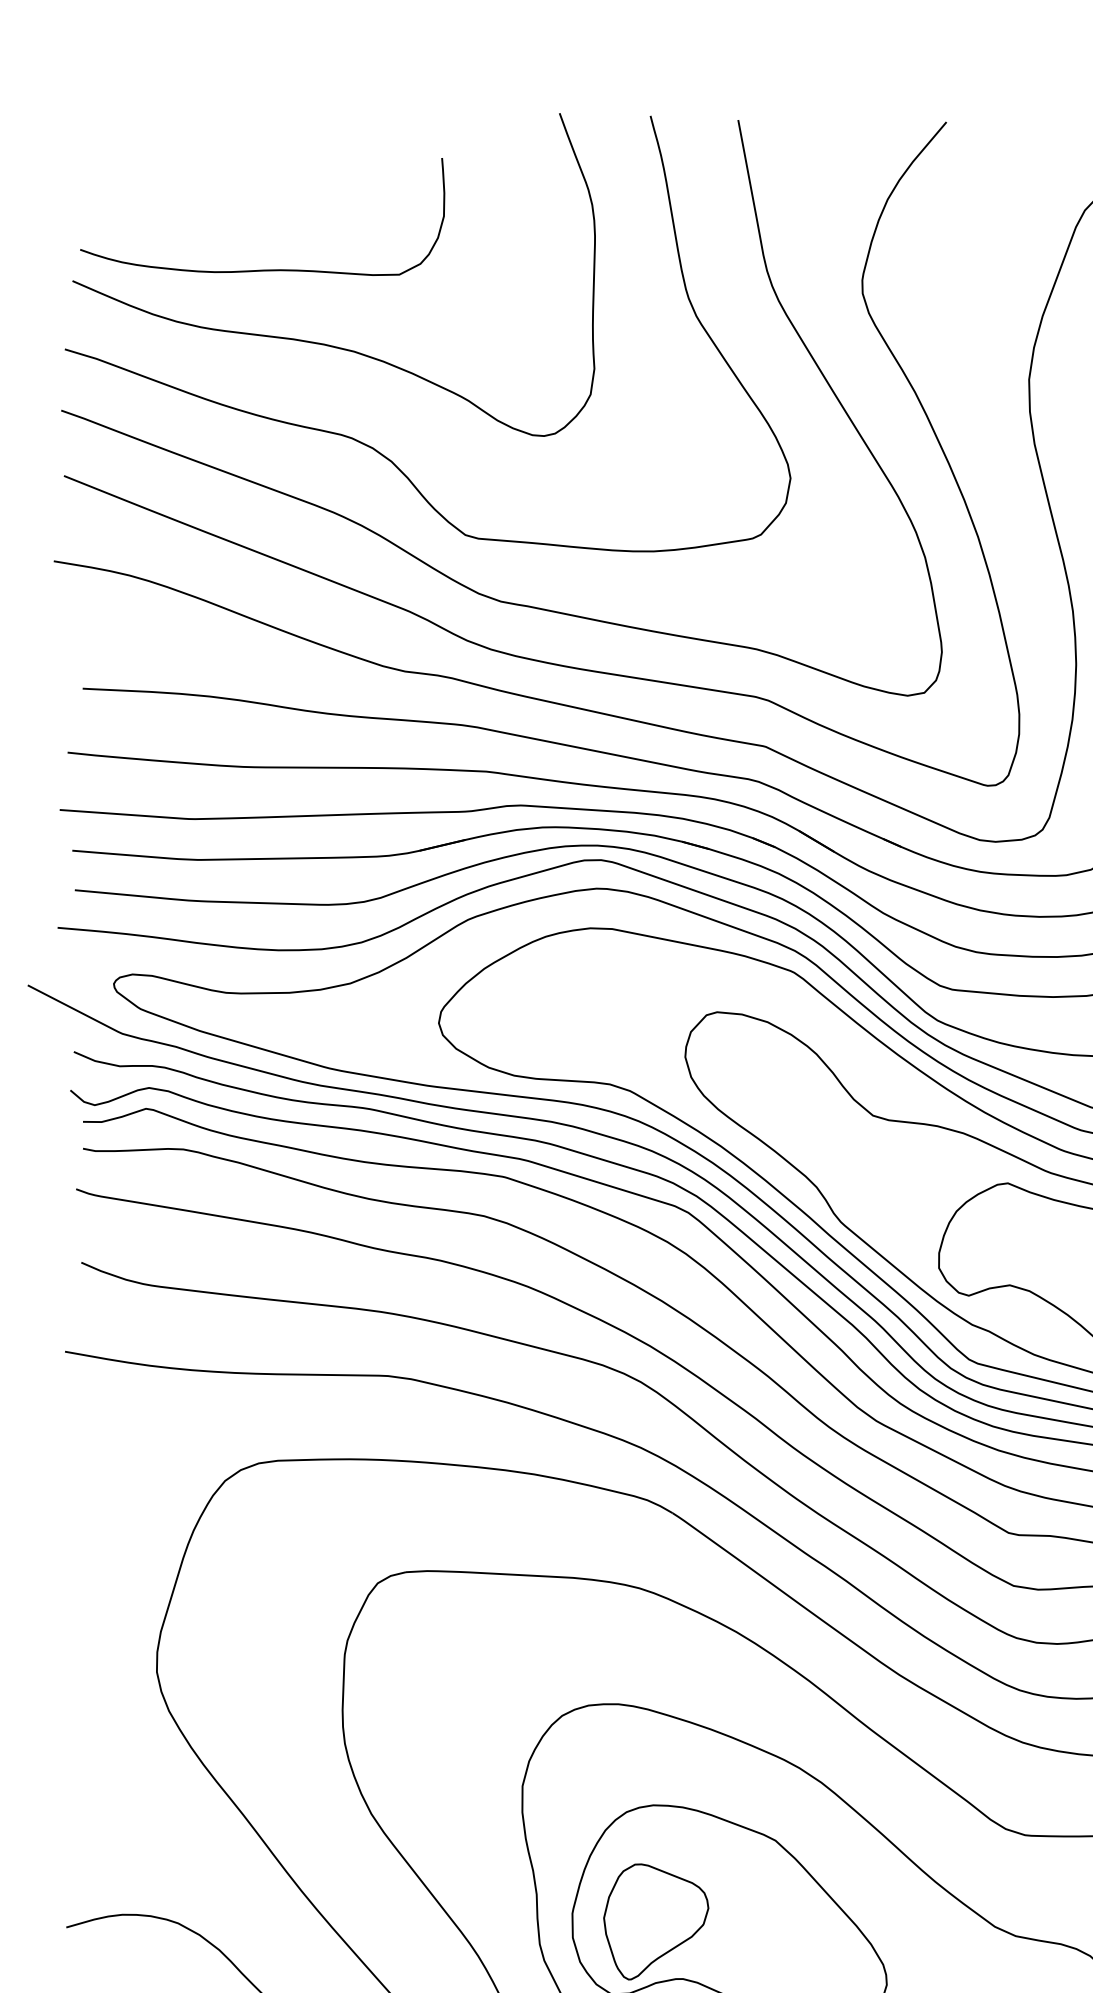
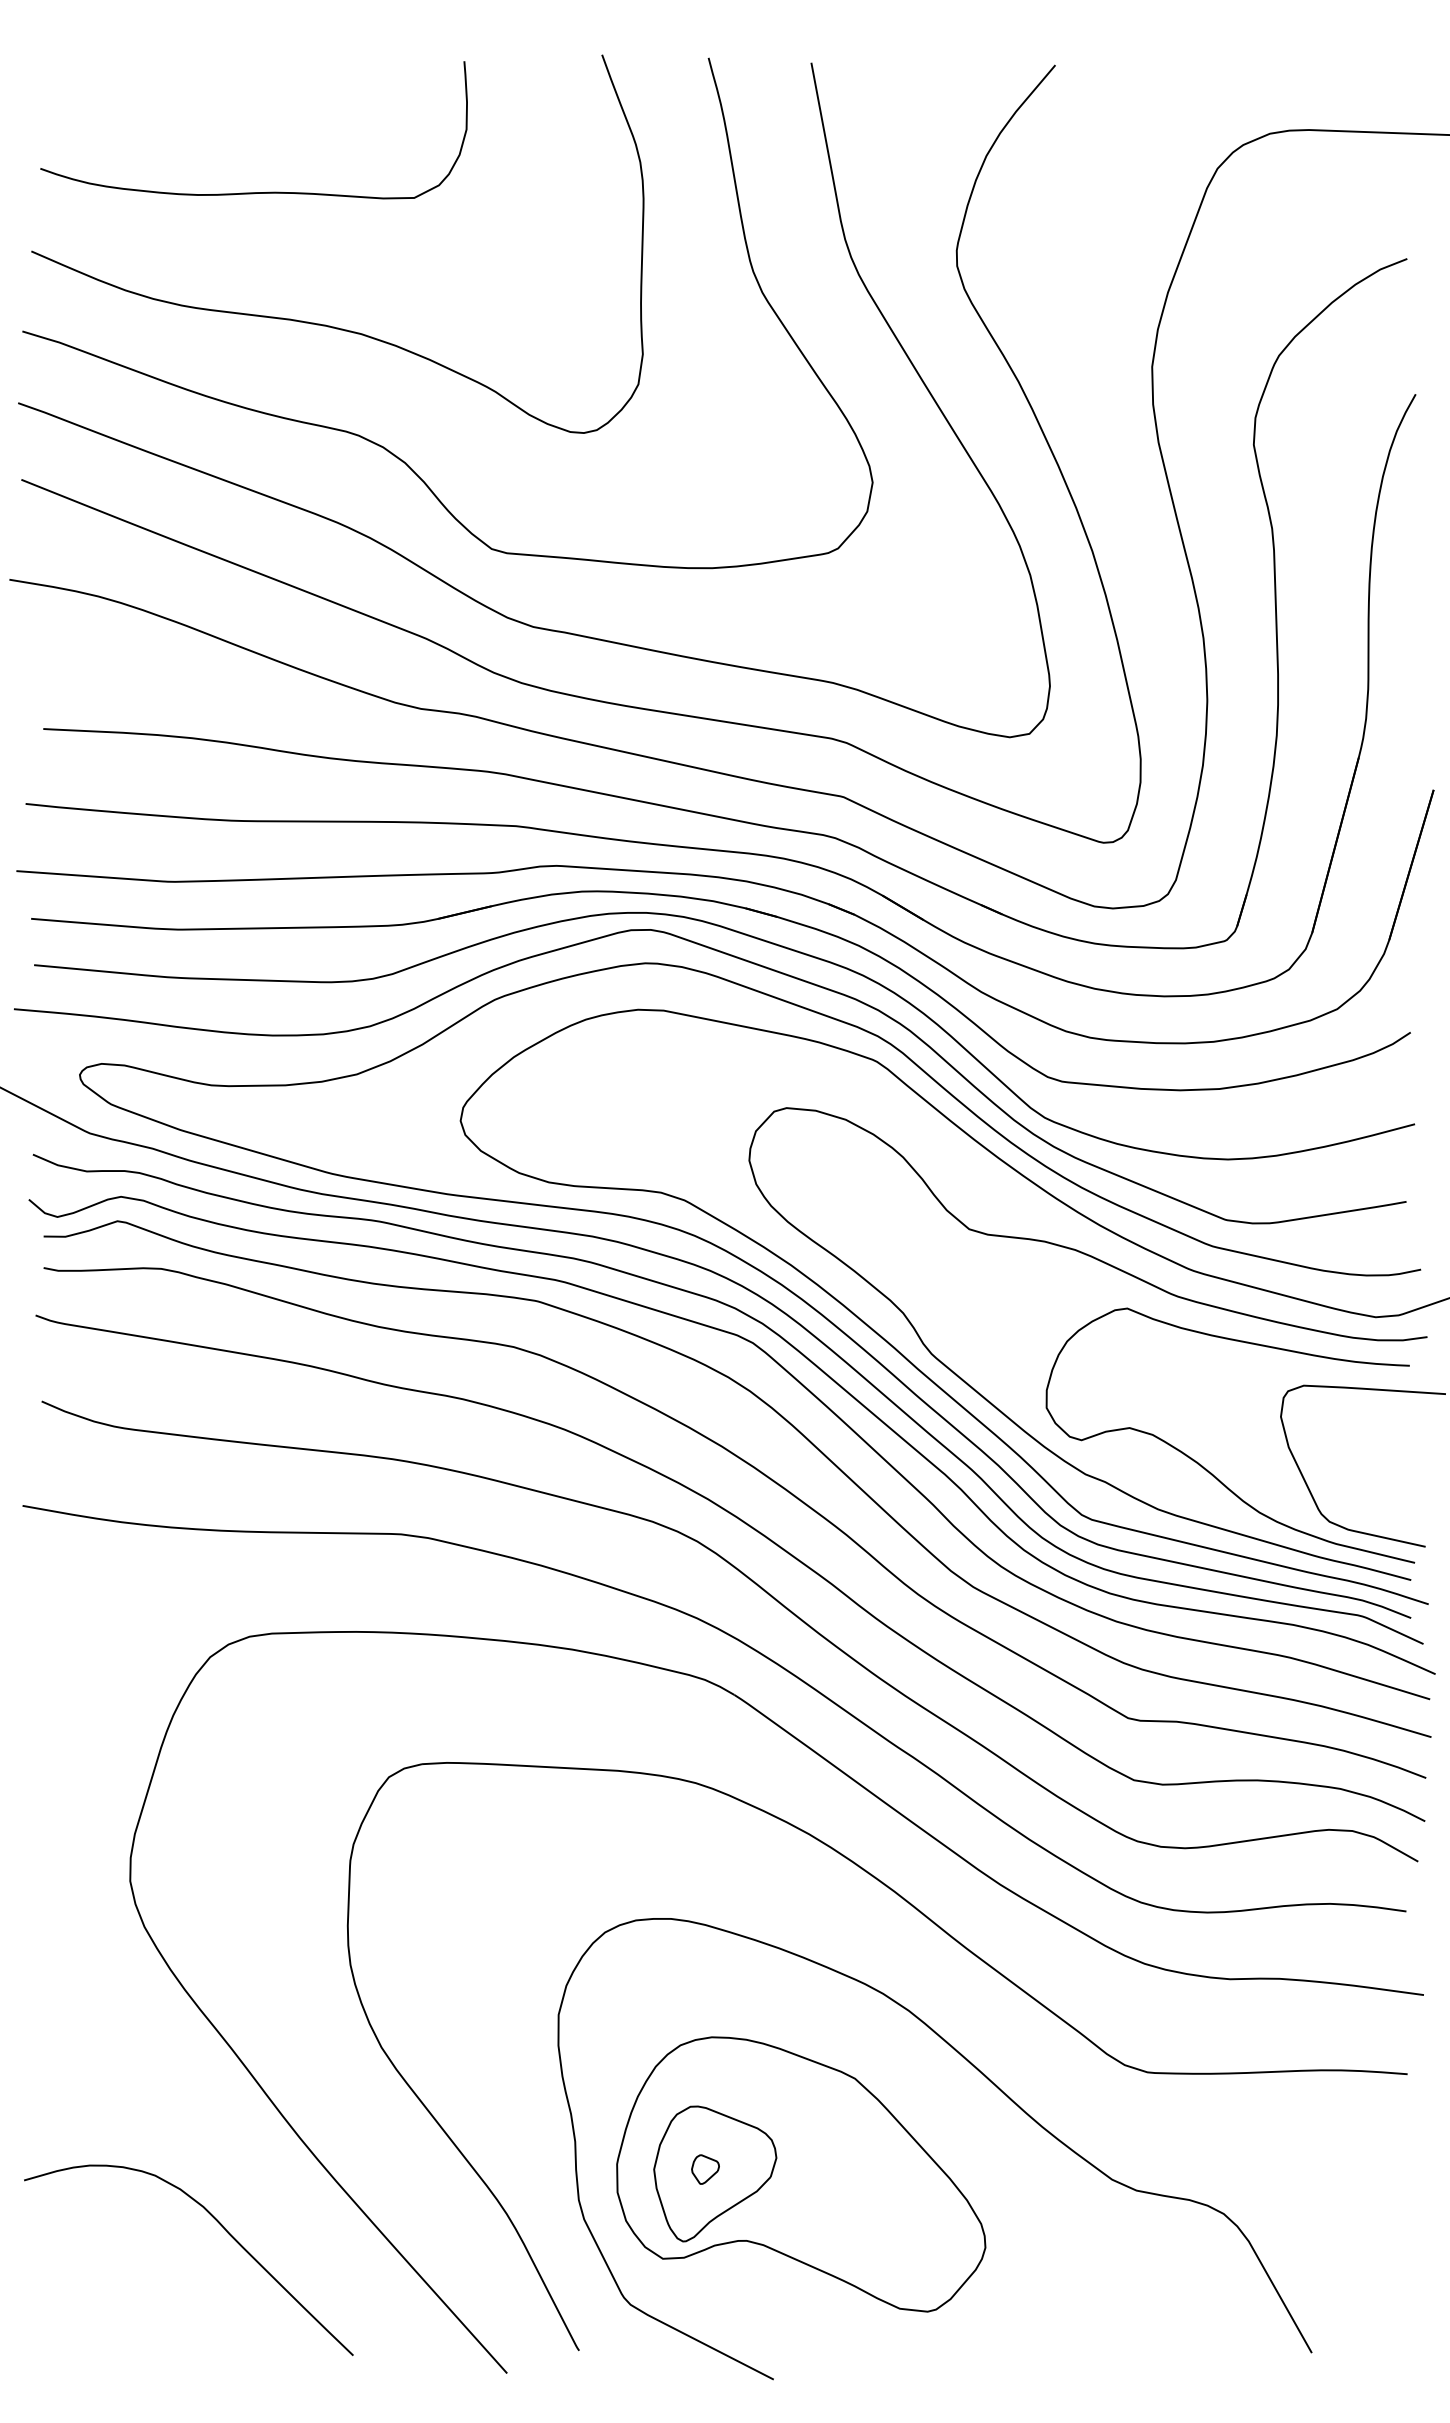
curve: (262, 270) -> (253, 192), moved
part: (647, 1918) -> (705, 2169), added

